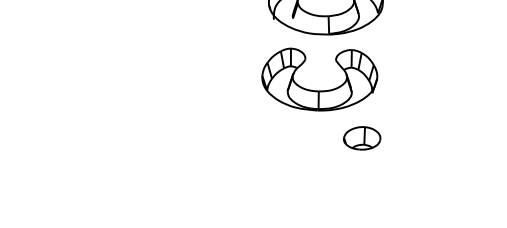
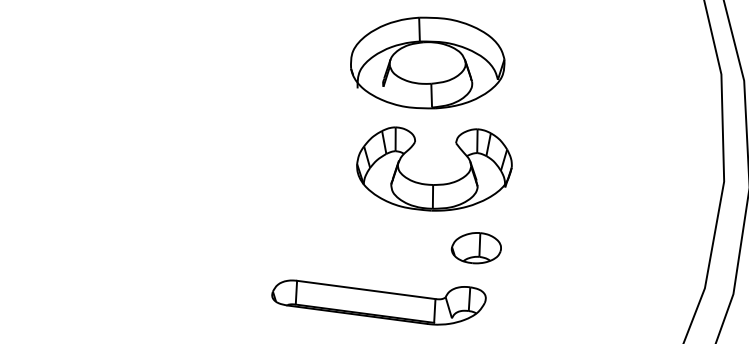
part: (322, 90) -> (438, 183), moved
part: (289, 178) -> (378, 302), added

